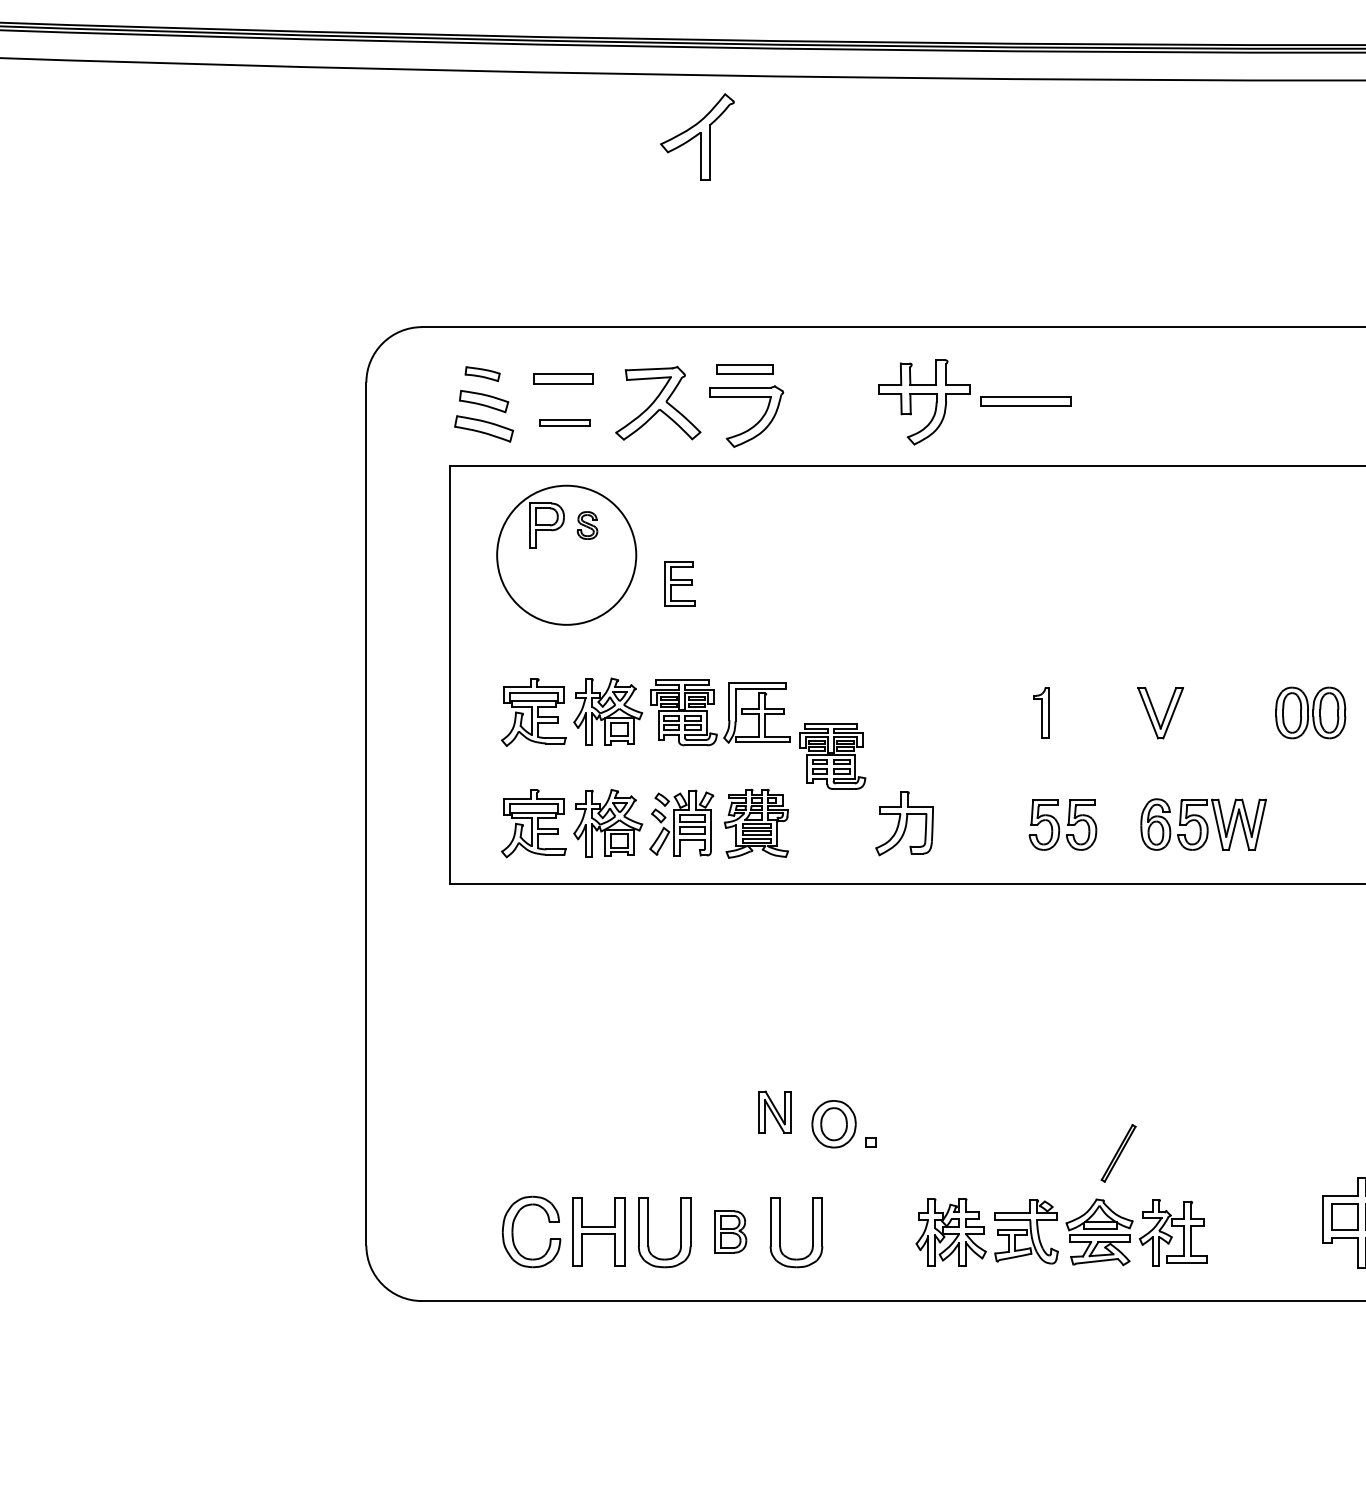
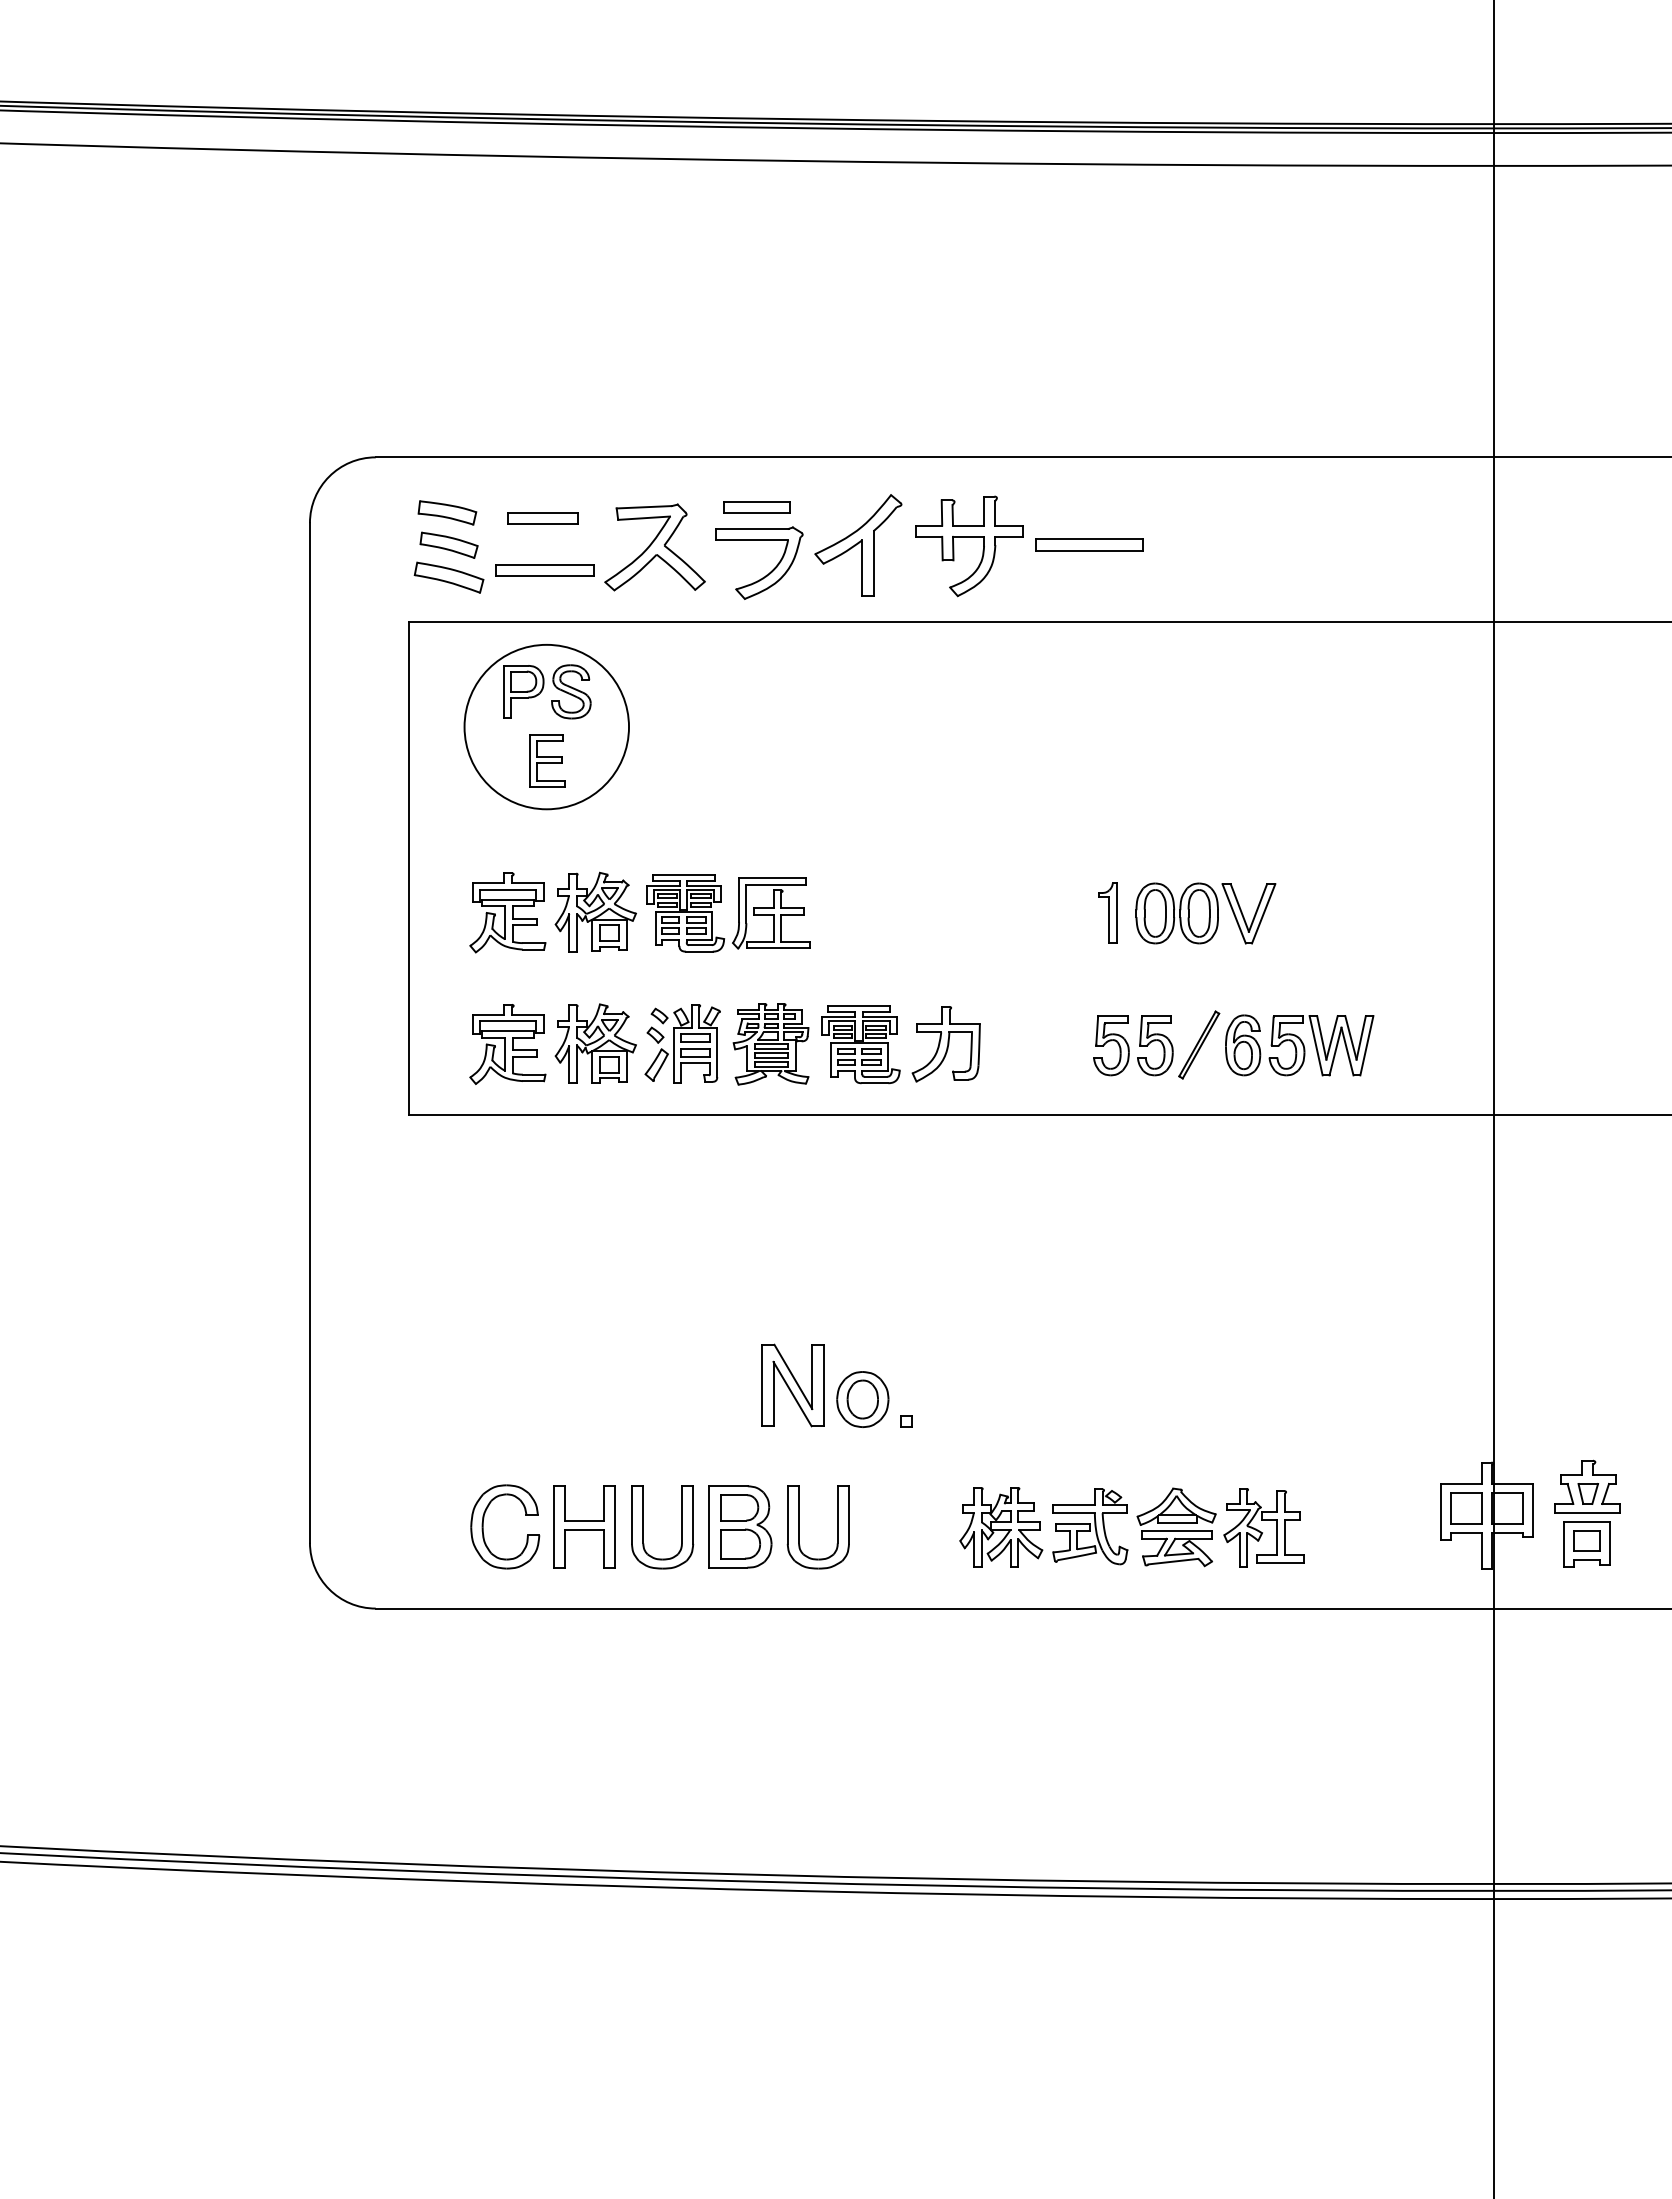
part: (697, 136) -> (858, 545), moved
part: (482, 373) -> (447, 512), size x1.43
part: (564, 422) -> (544, 570), size x1.67
part: (587, 525) -> (571, 691), size x1.67
part: (679, 583) -> (547, 760), moved
part: (1310, 713) -> (1176, 913), moved
part: (832, 756) -> (860, 1044), moved
part: (774, 1112) -> (792, 1385), size x1.67
part: (1118, 1152) -> (1199, 1044), moved
part: (730, 1231) -> (740, 1526), size x1.67

